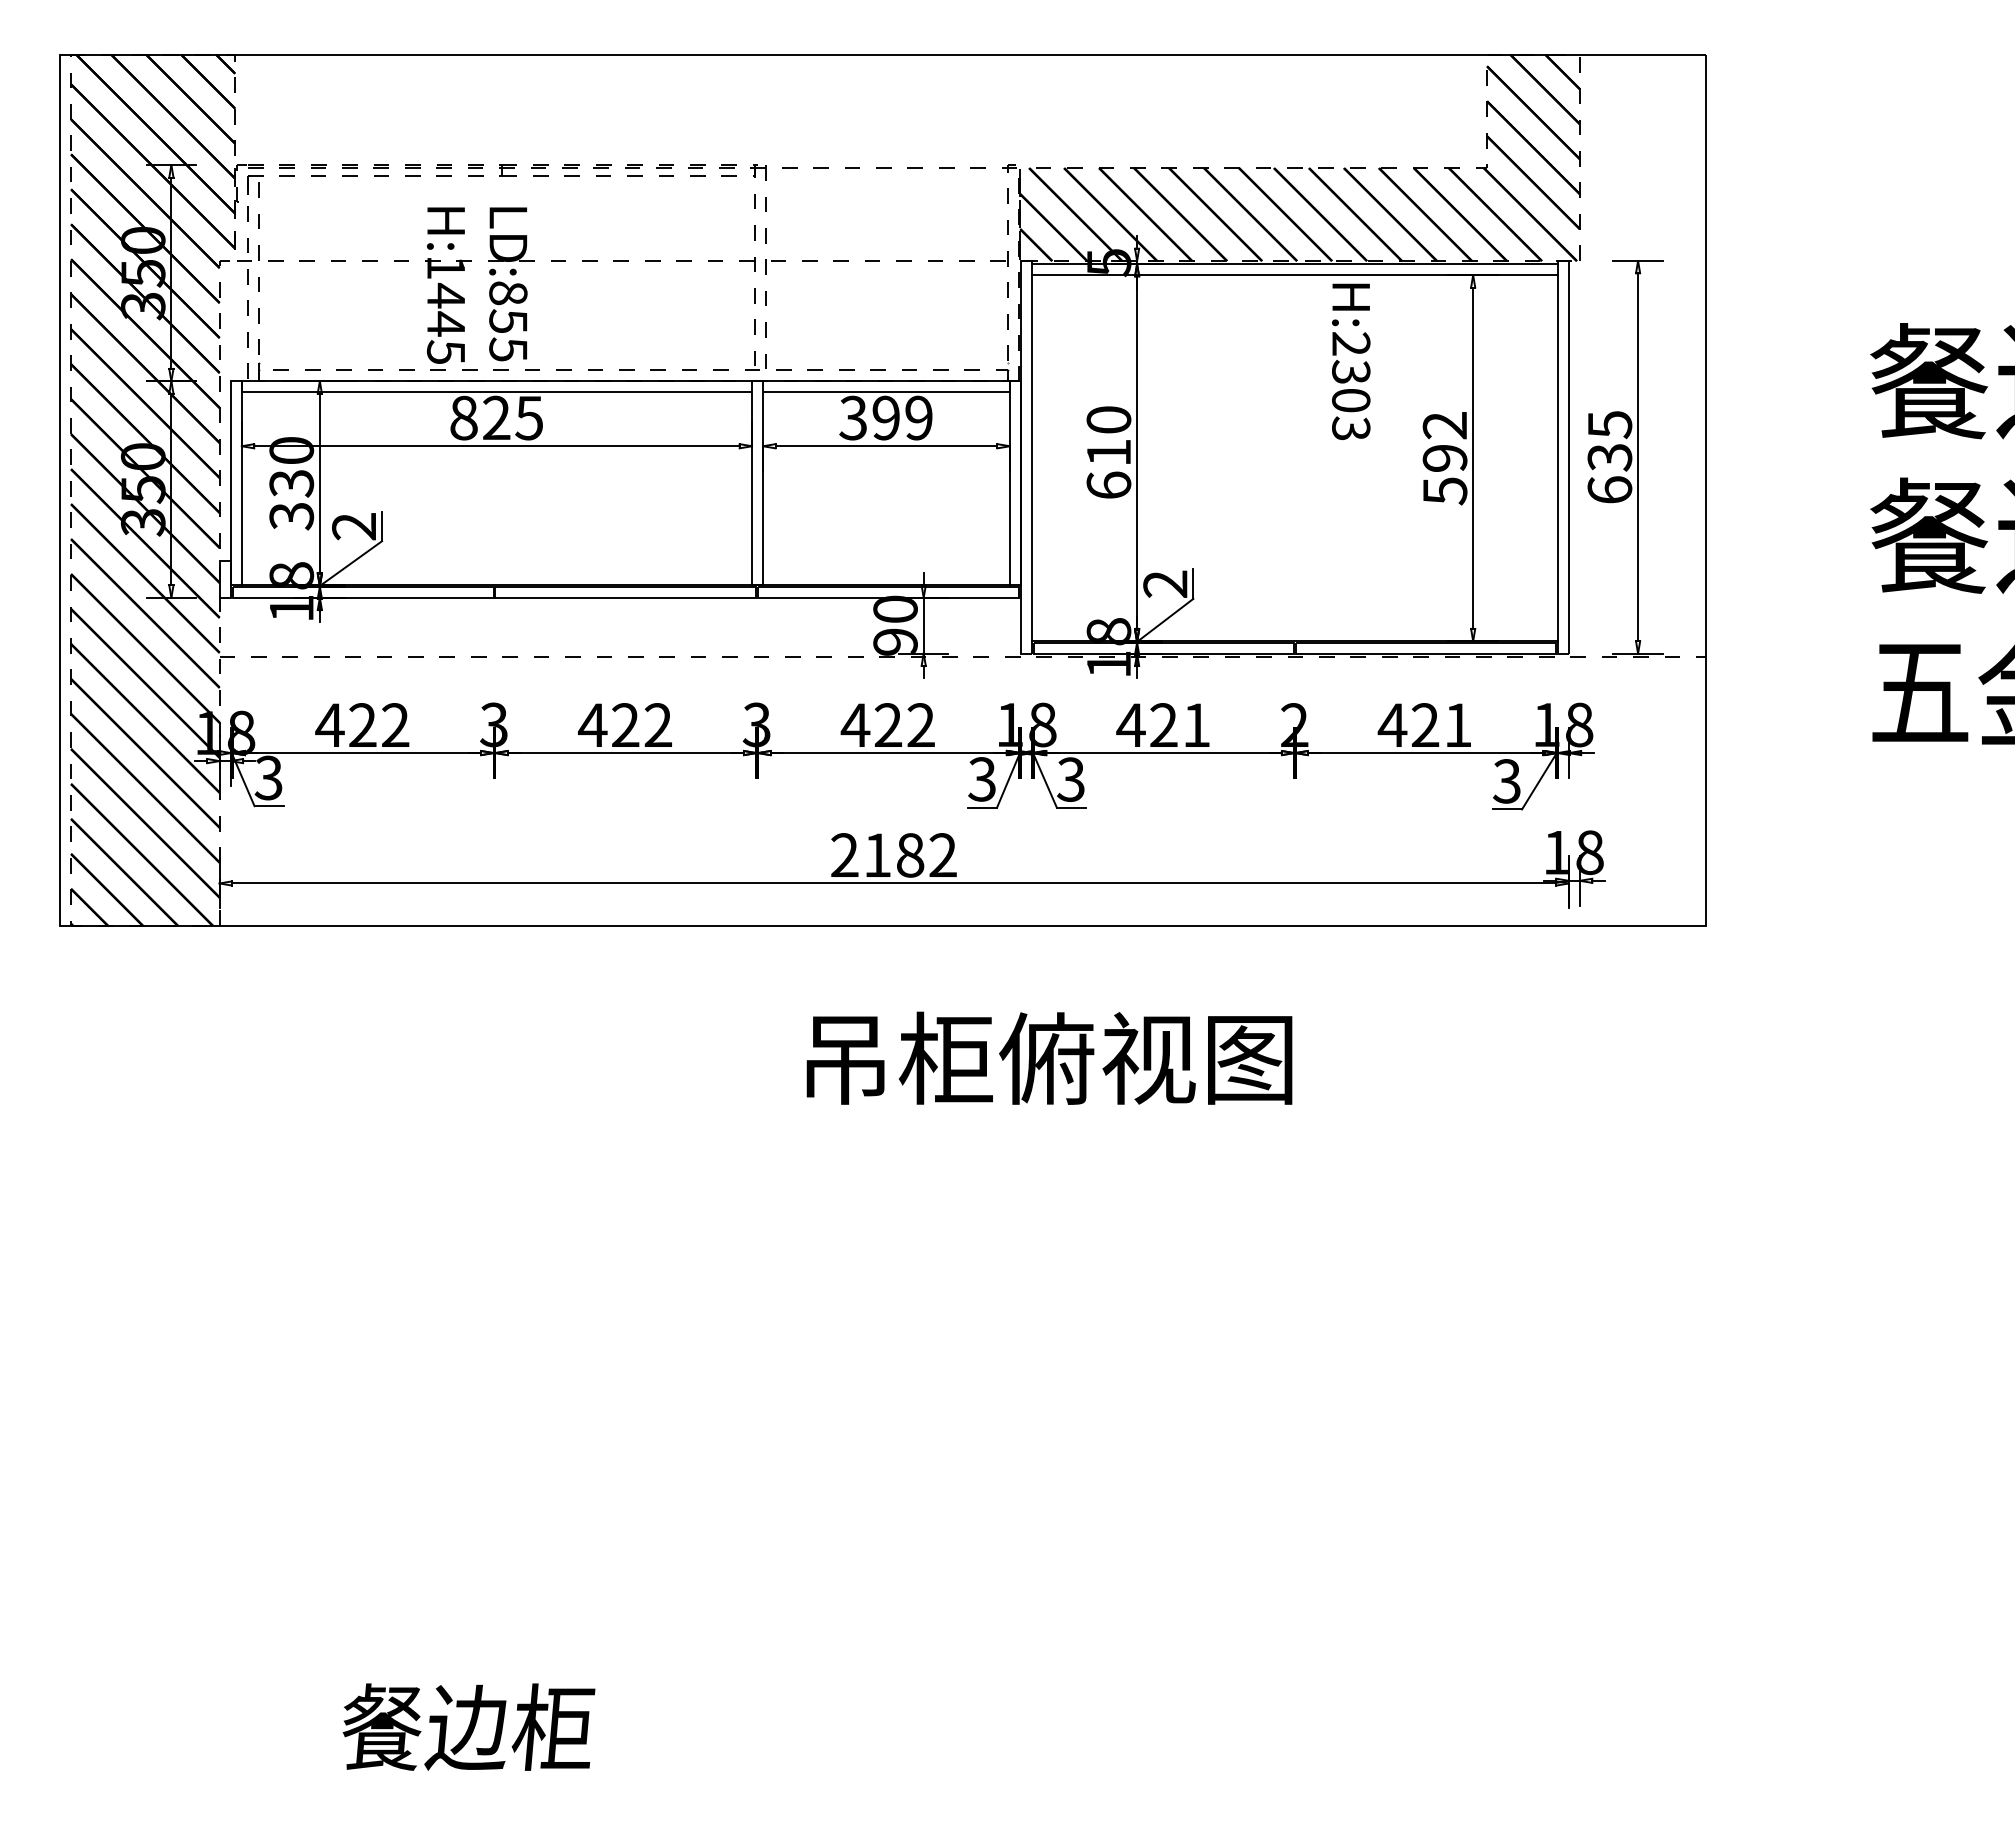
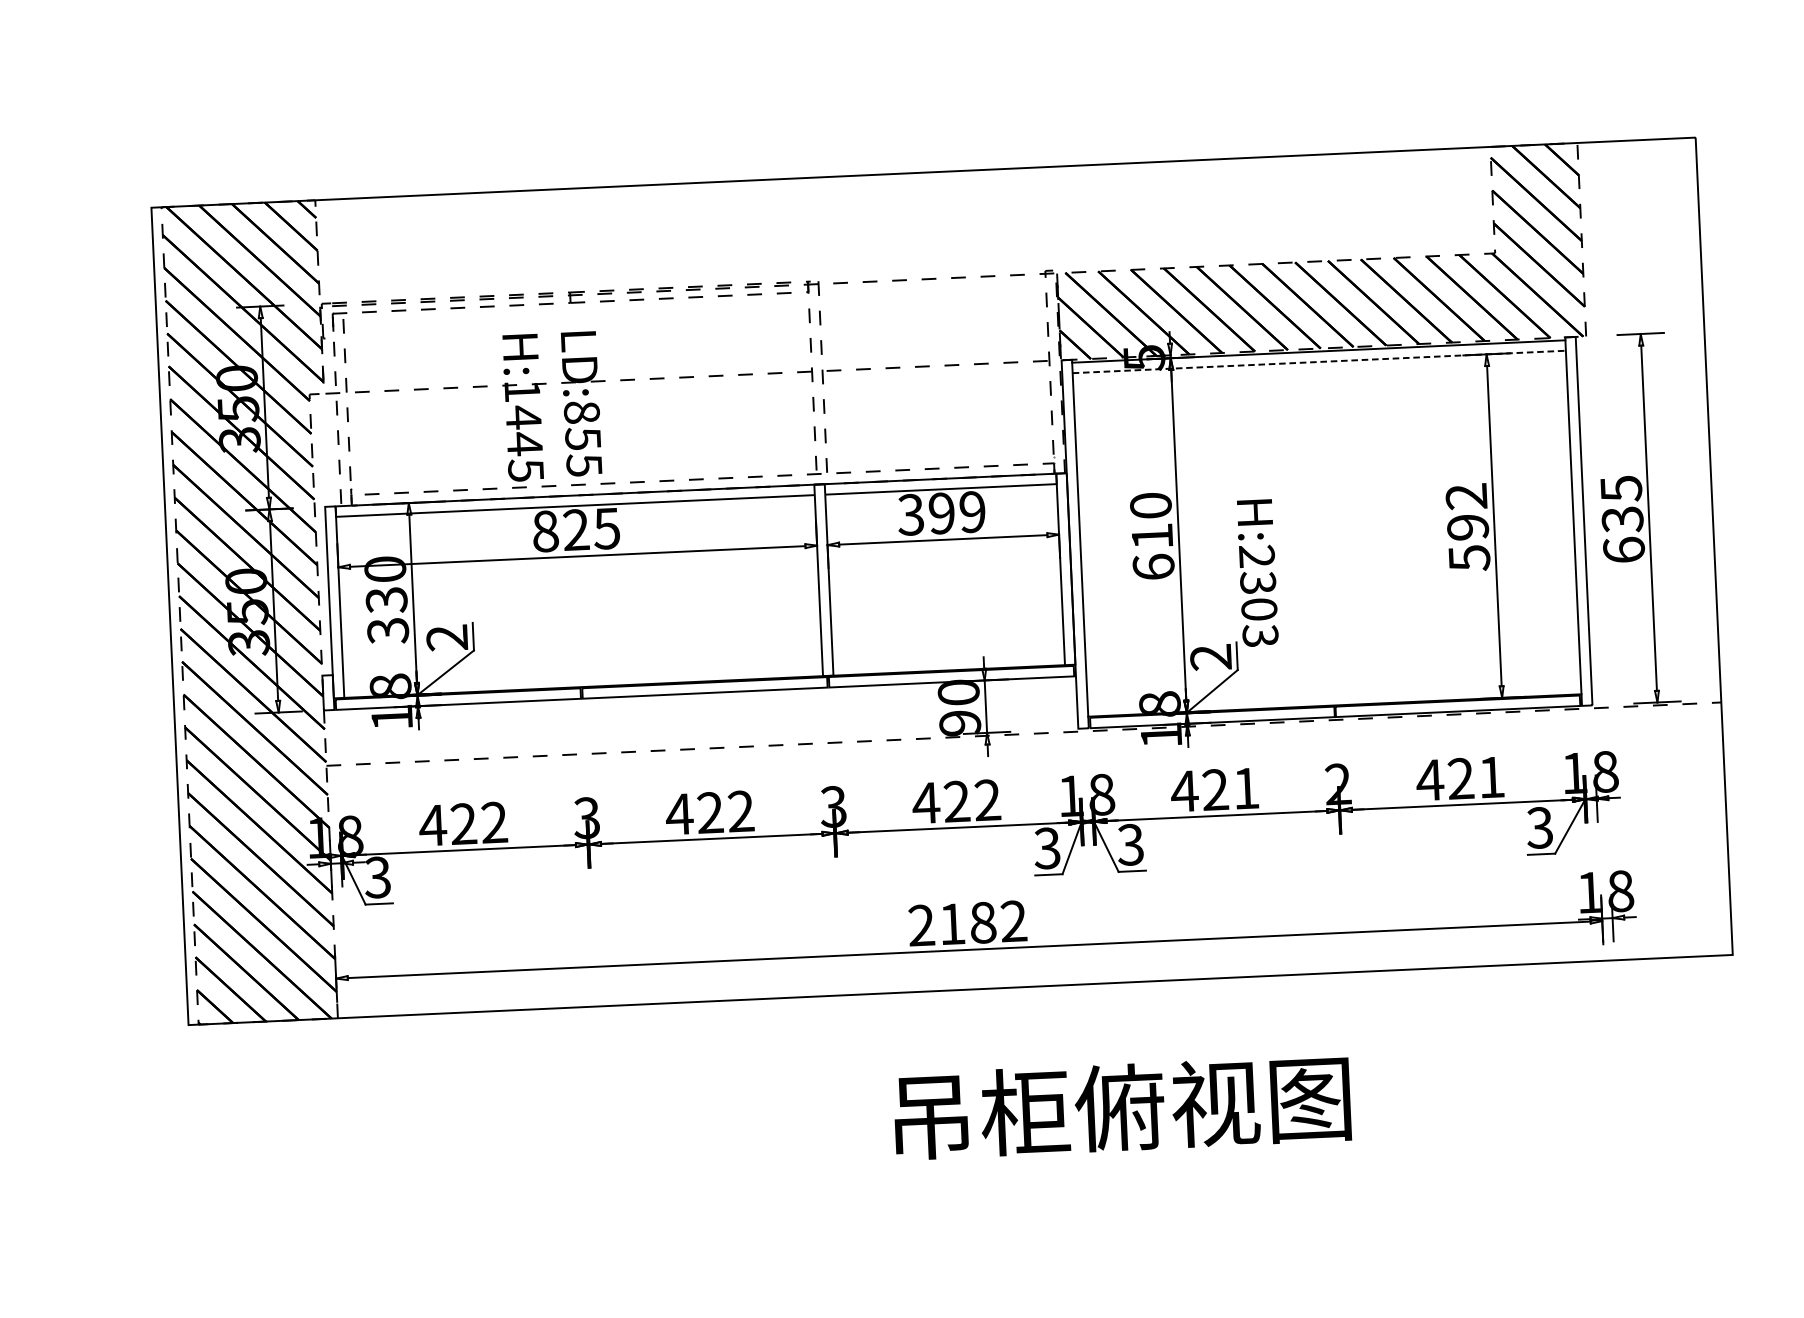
line: (1294, 275) -> (1318, 362), solid -> dashed
text: (1351, 361) -> (1257, 572), moved

